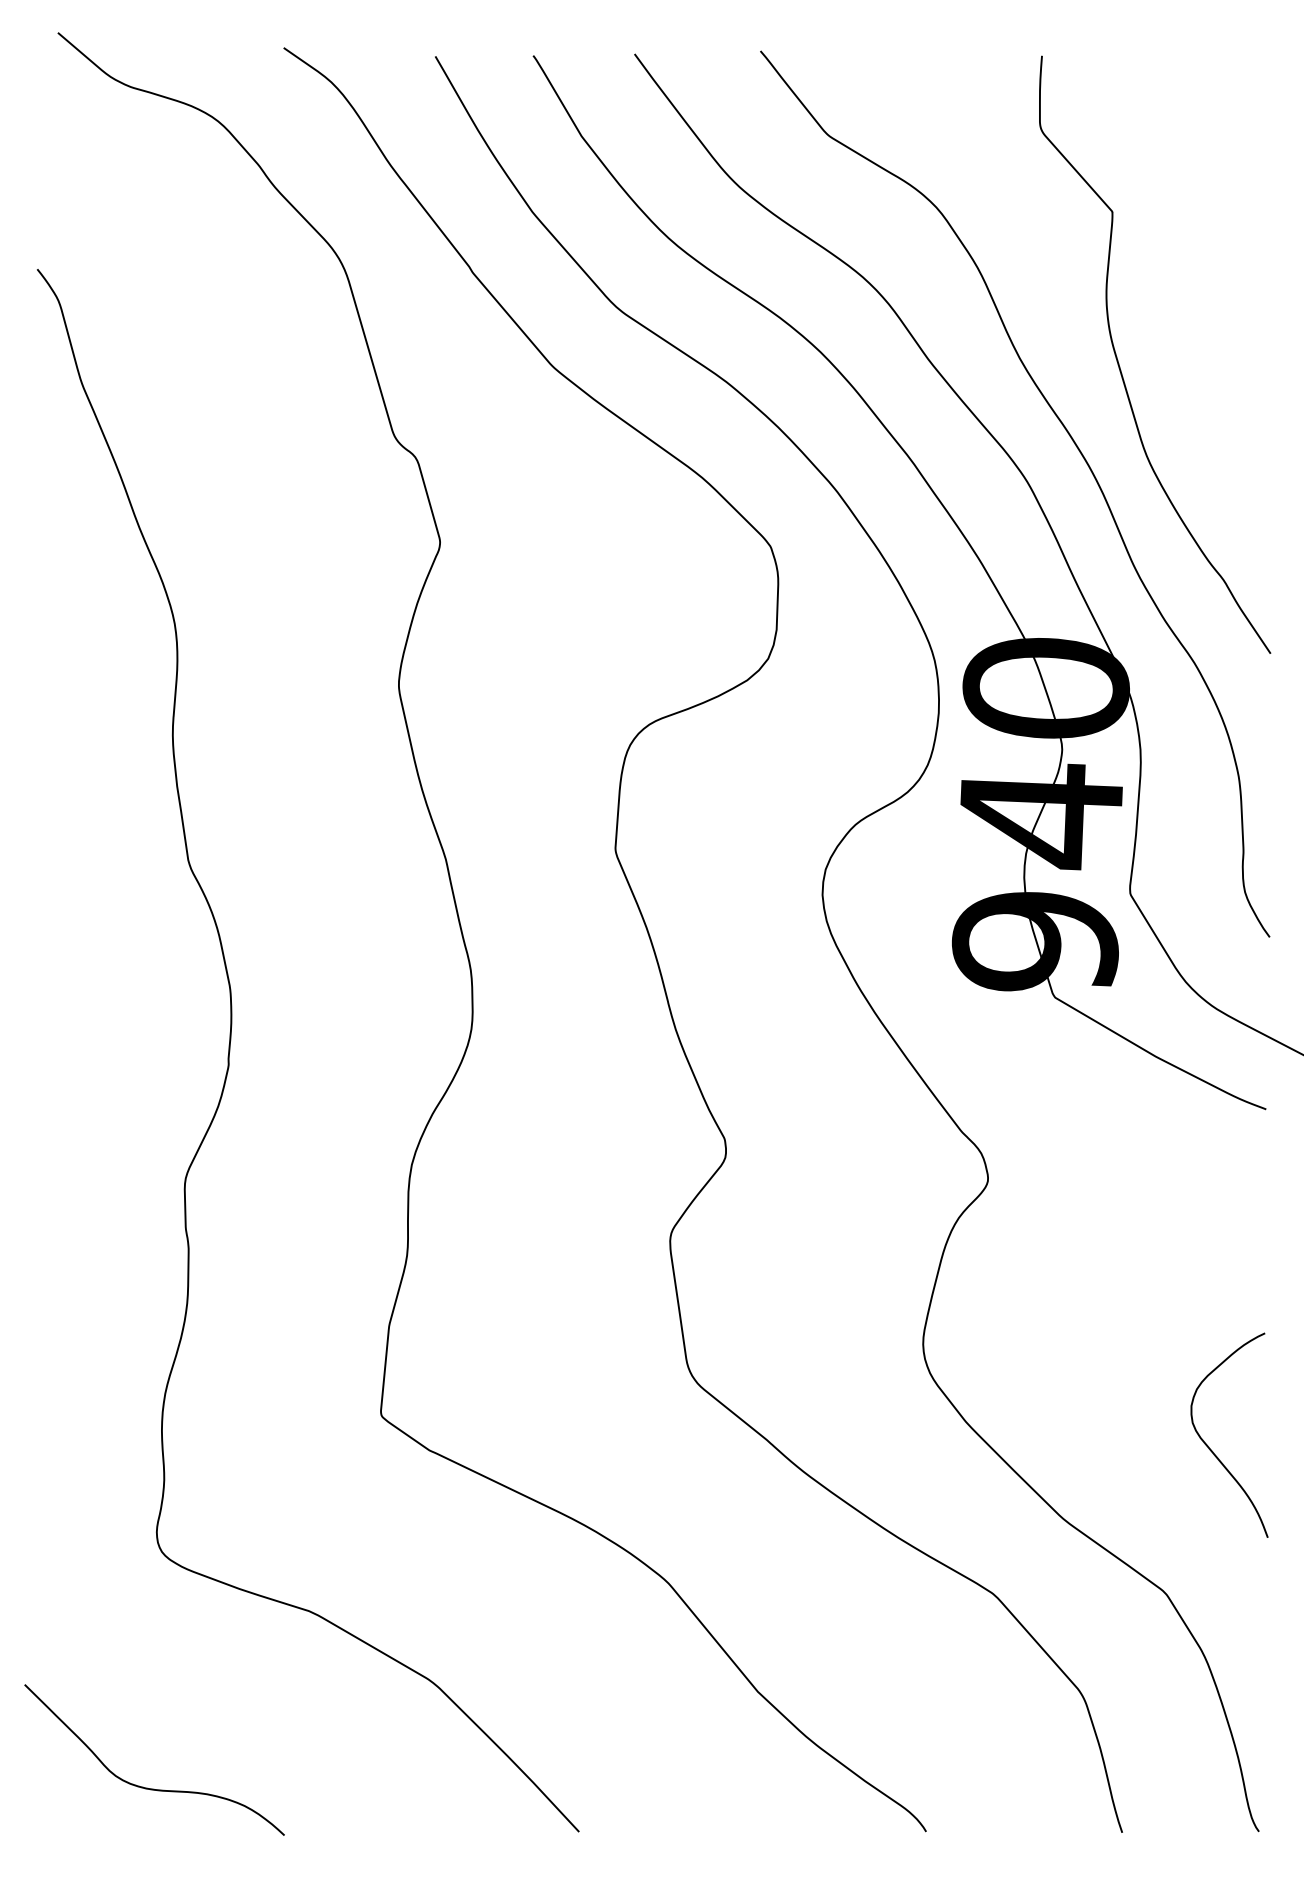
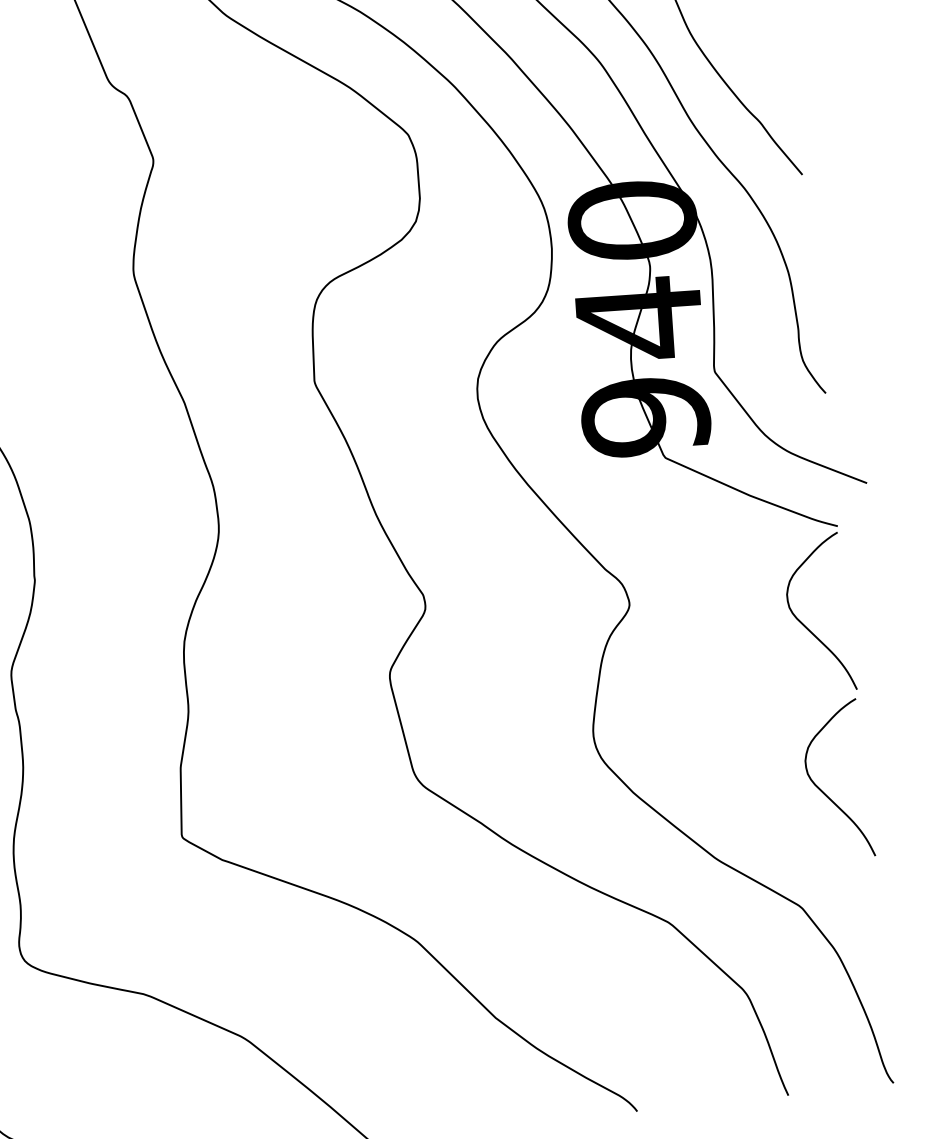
curve: (1212, 1234) -> (807, 627), added

